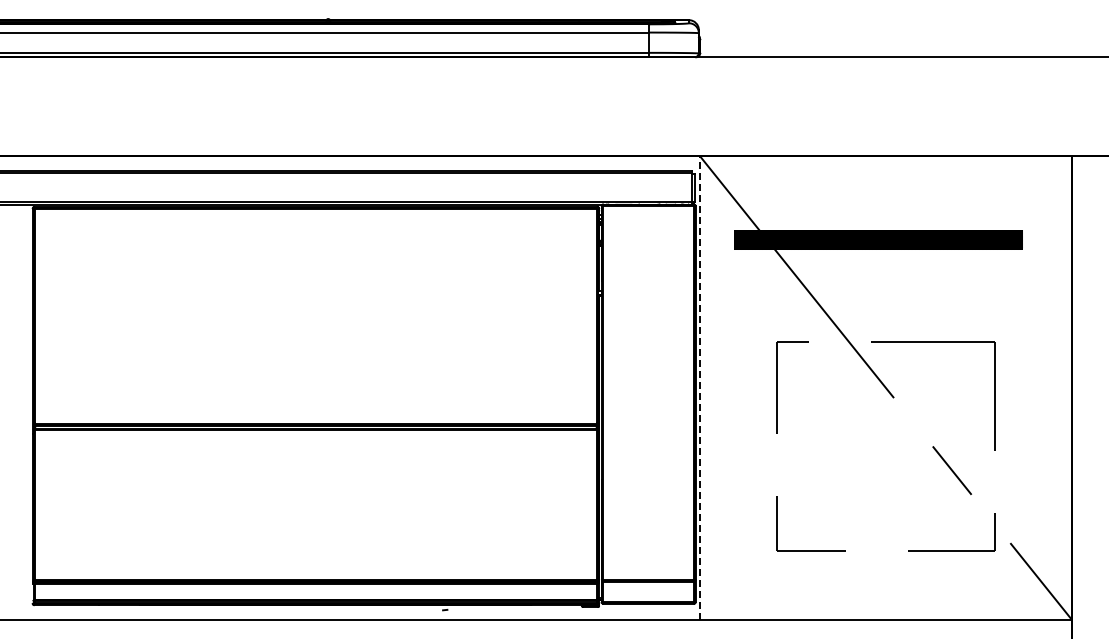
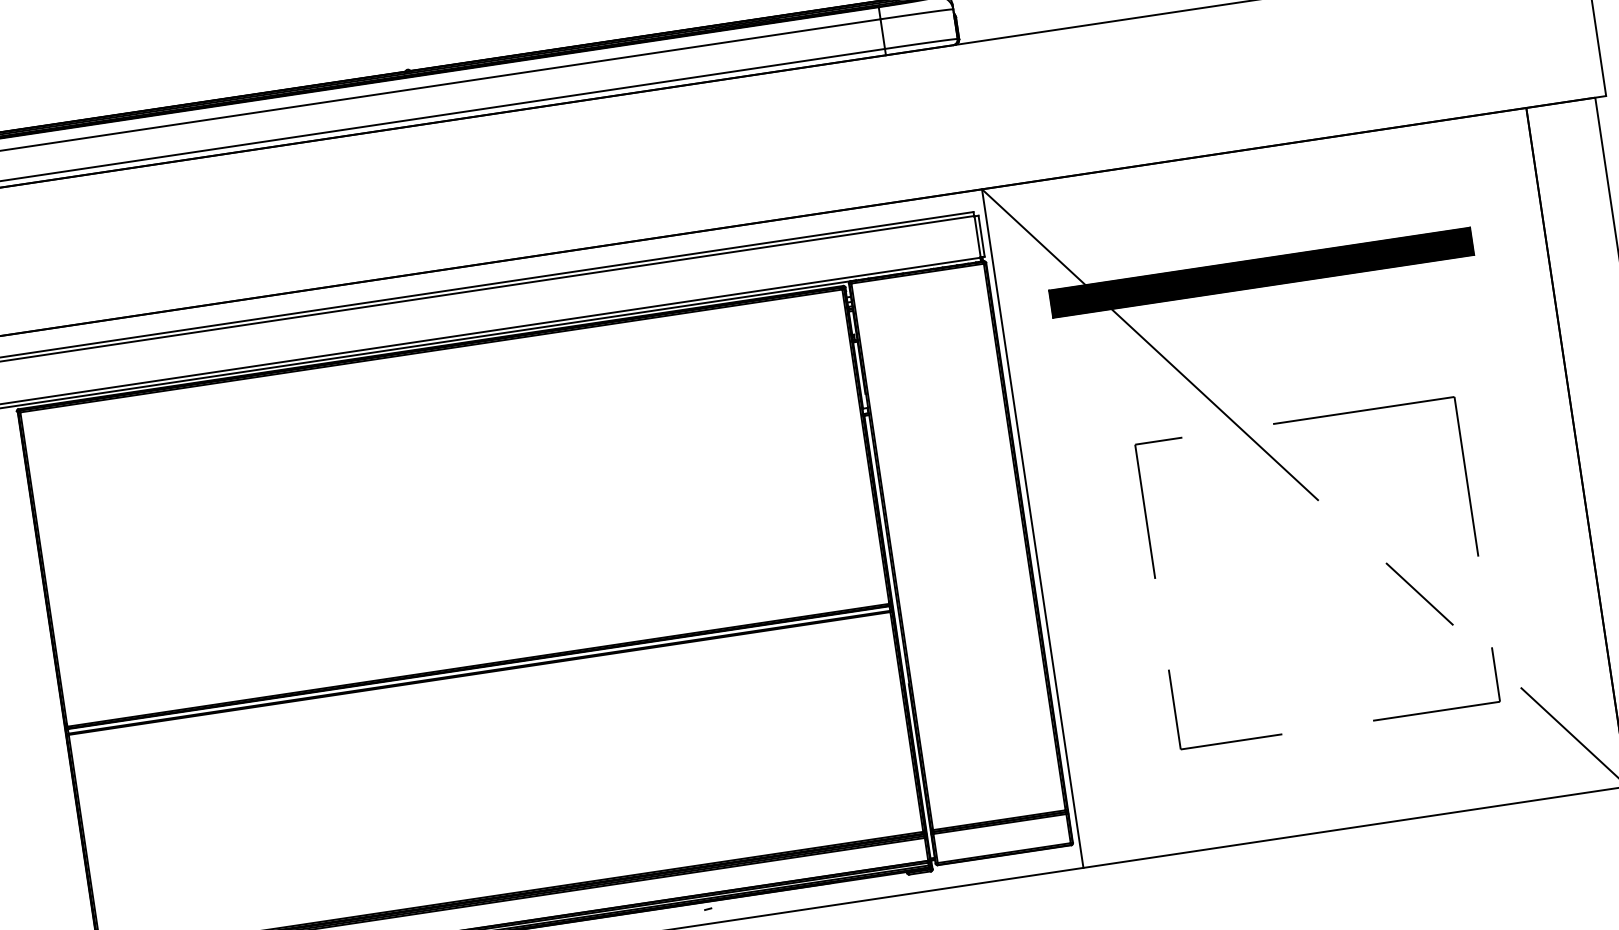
line: (700, 388) -> (1033, 529), dashed -> solid

